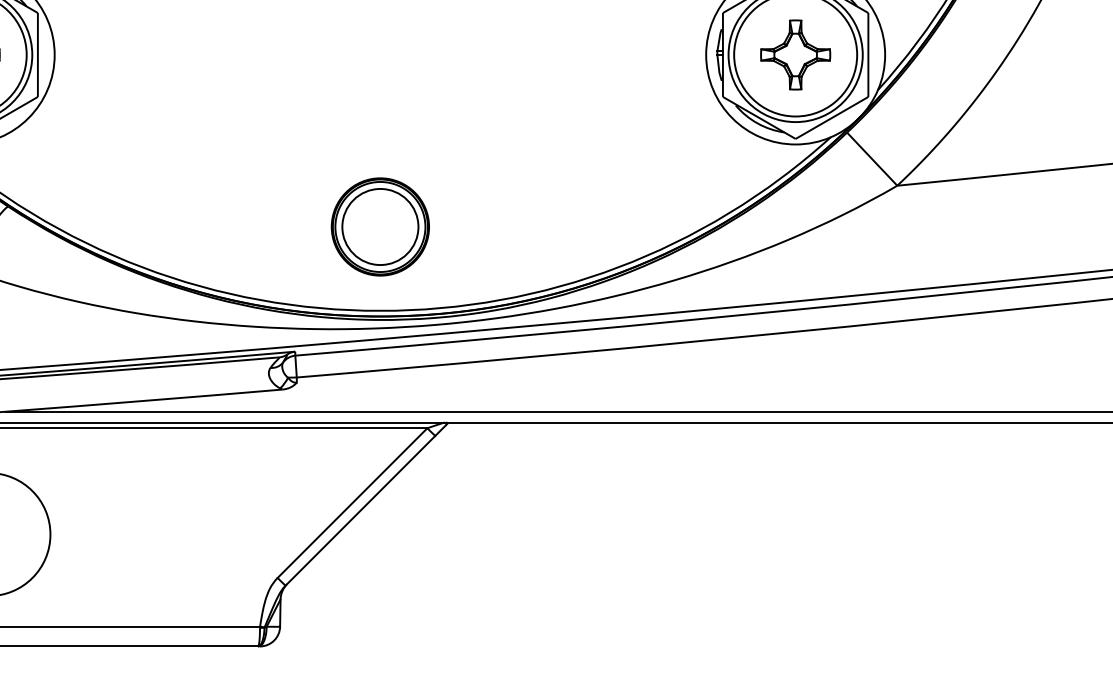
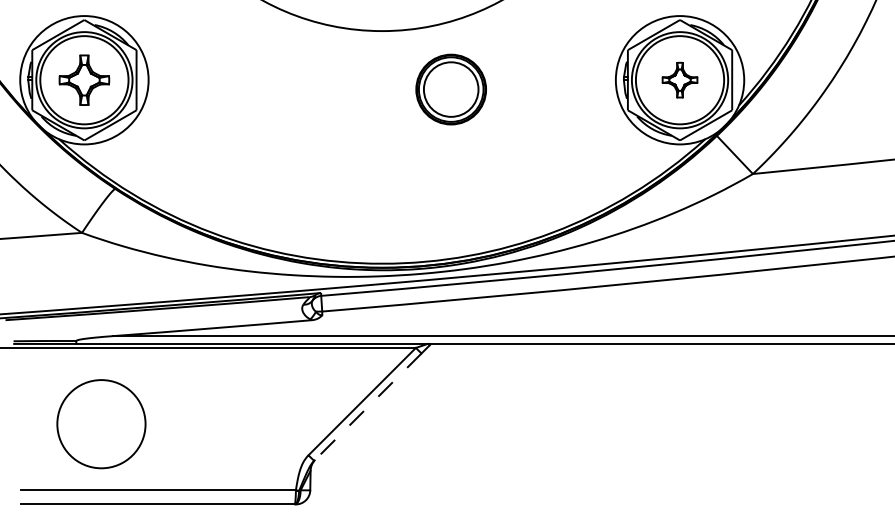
part: (794, 53) -> (679, 79), size x0.7
part: (379, 226) -> (450, 89), moved
line: (359, 511) -> (367, 407), solid -> dashed

